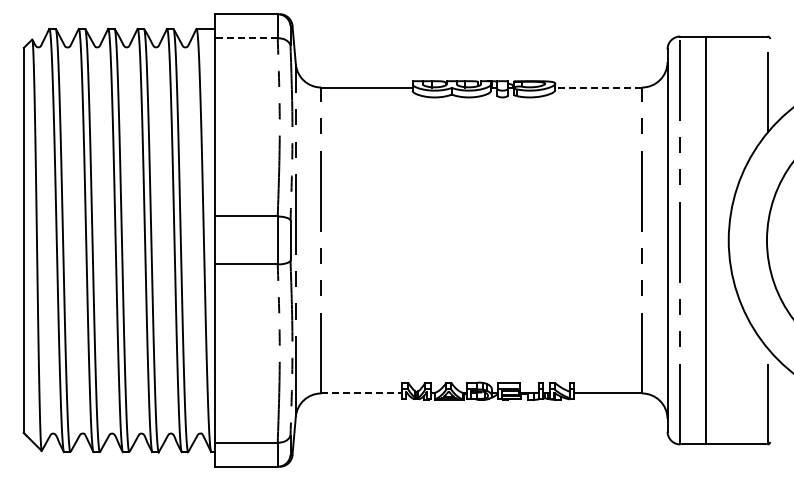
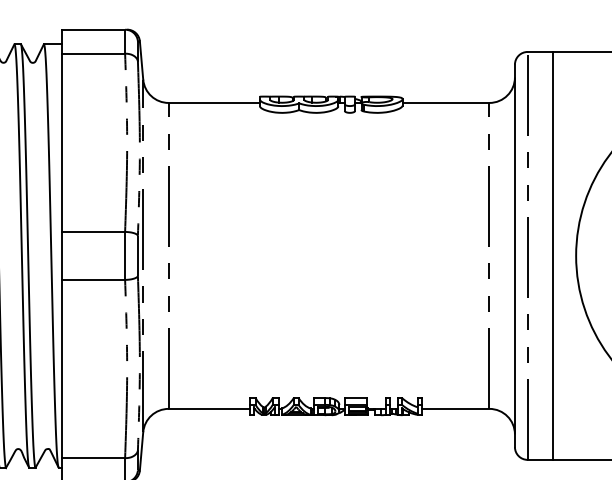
line: (245, 38) -> (92, 53), dashed -> solid
line: (598, 87) -> (445, 102), dashed -> solid
line: (362, 393) -> (209, 408), dashed -> solid

